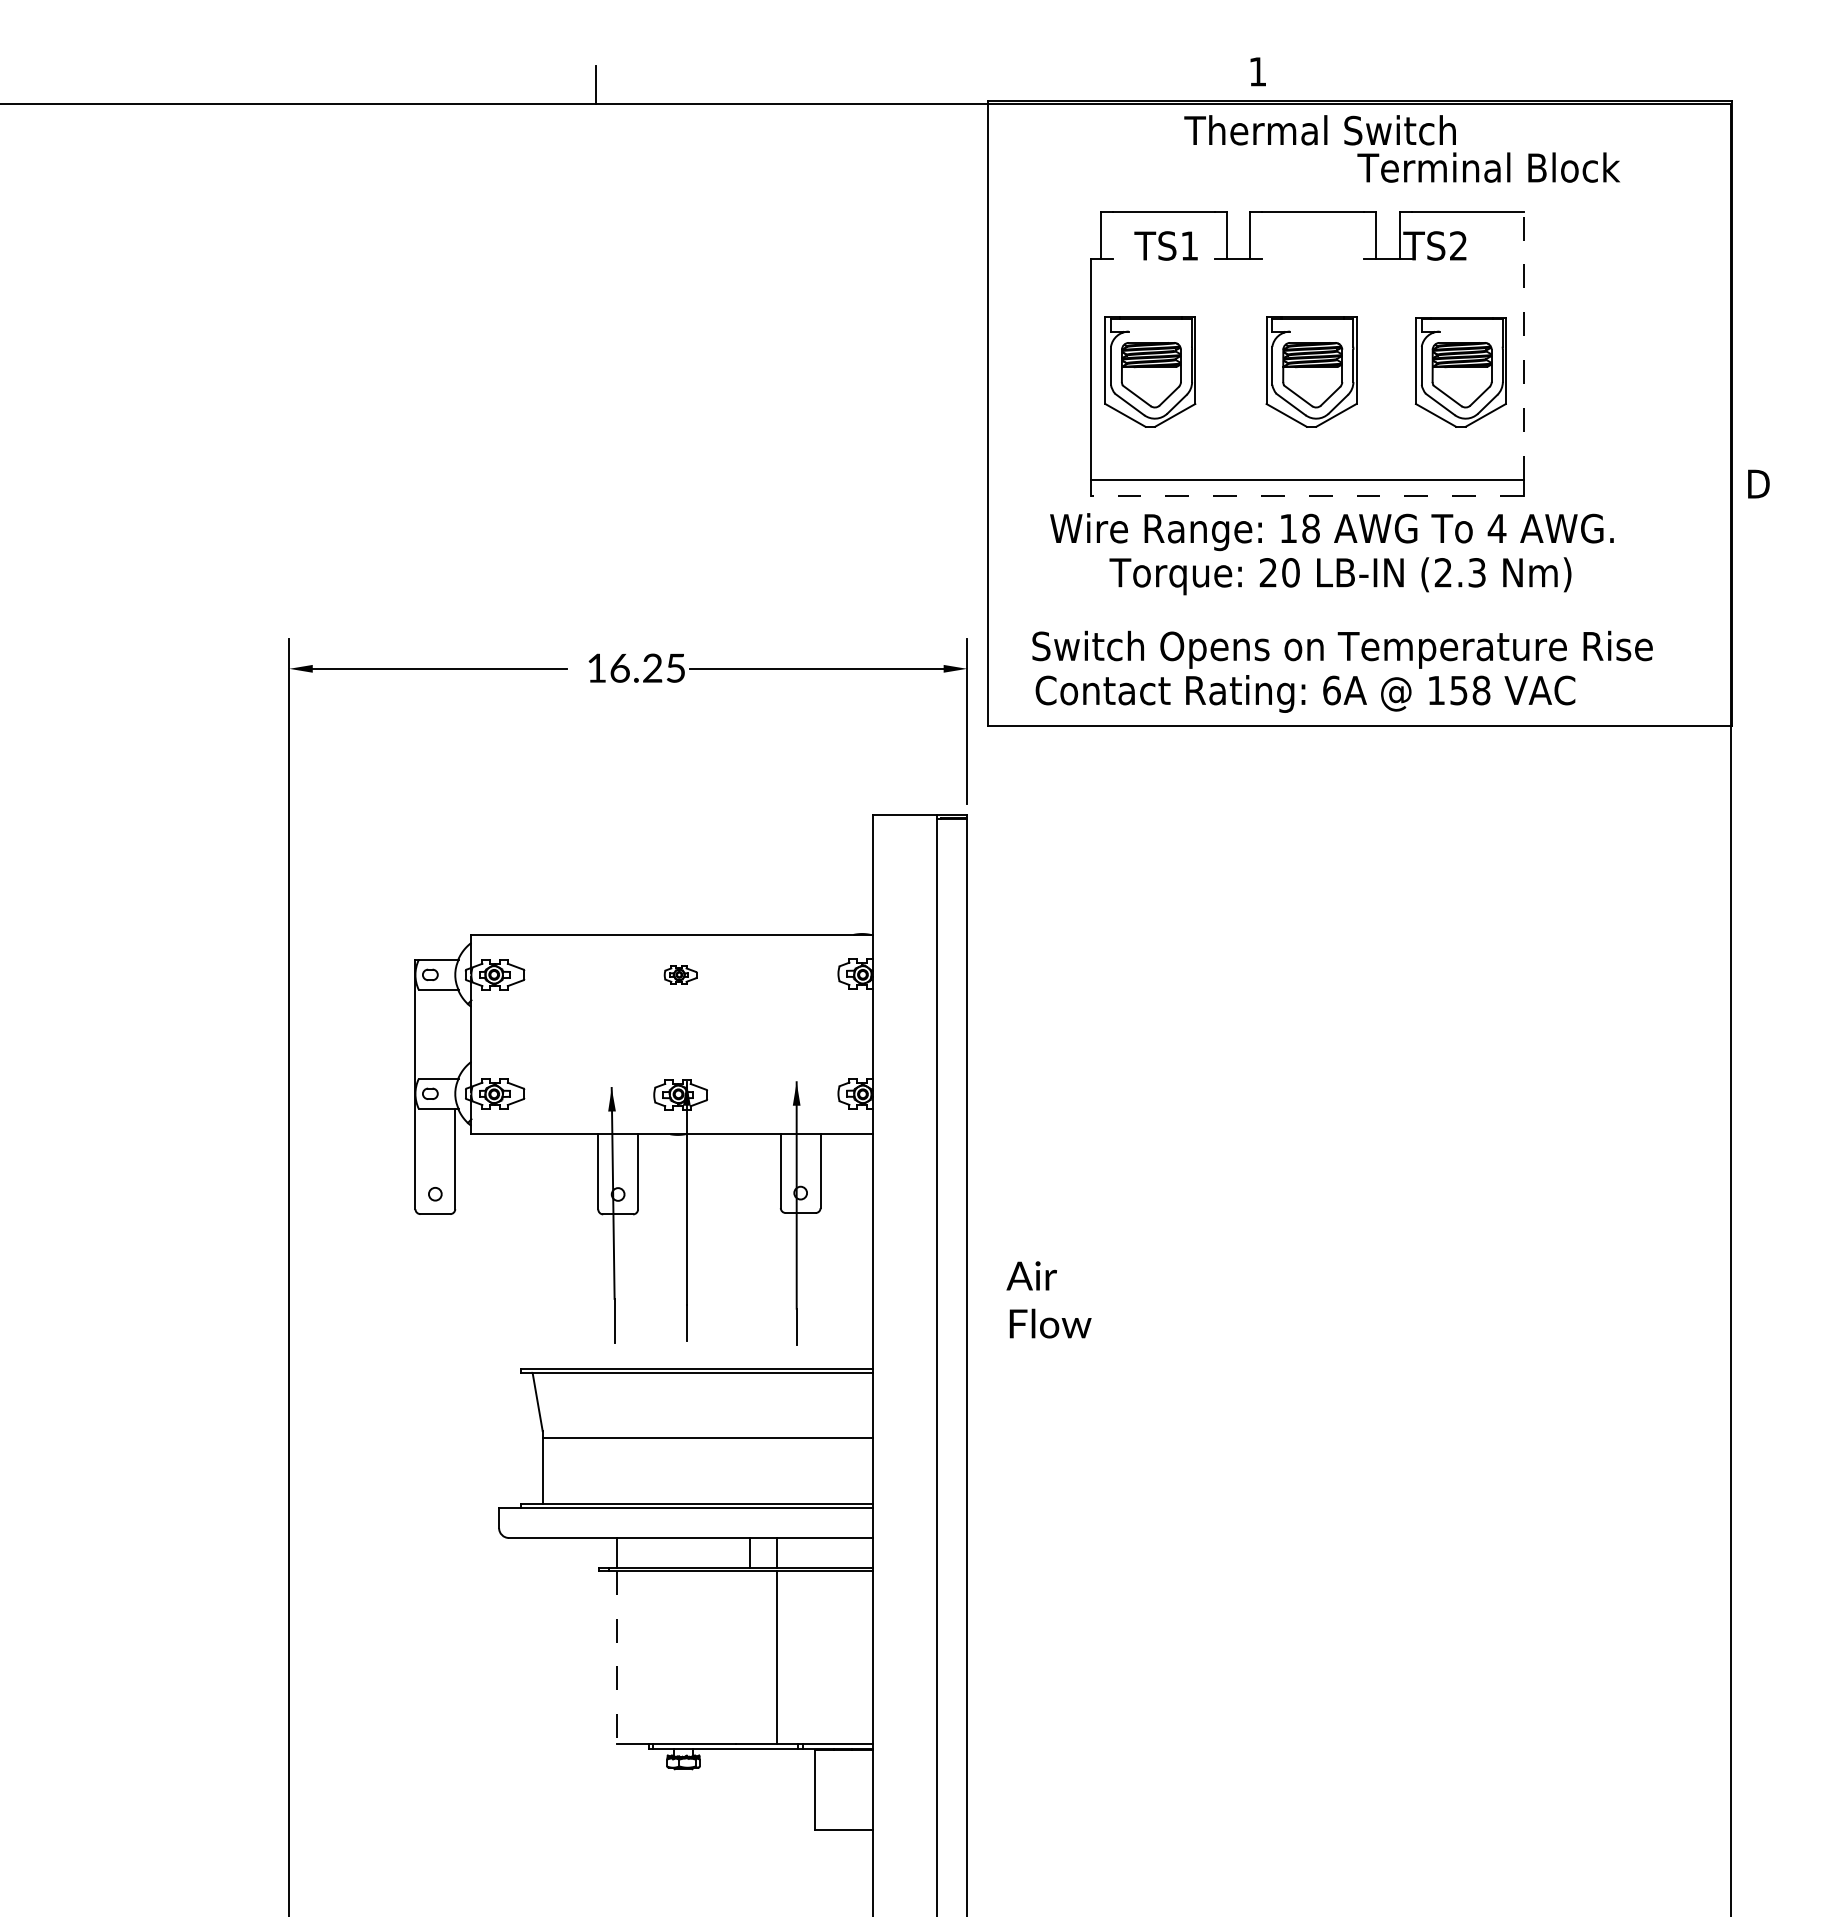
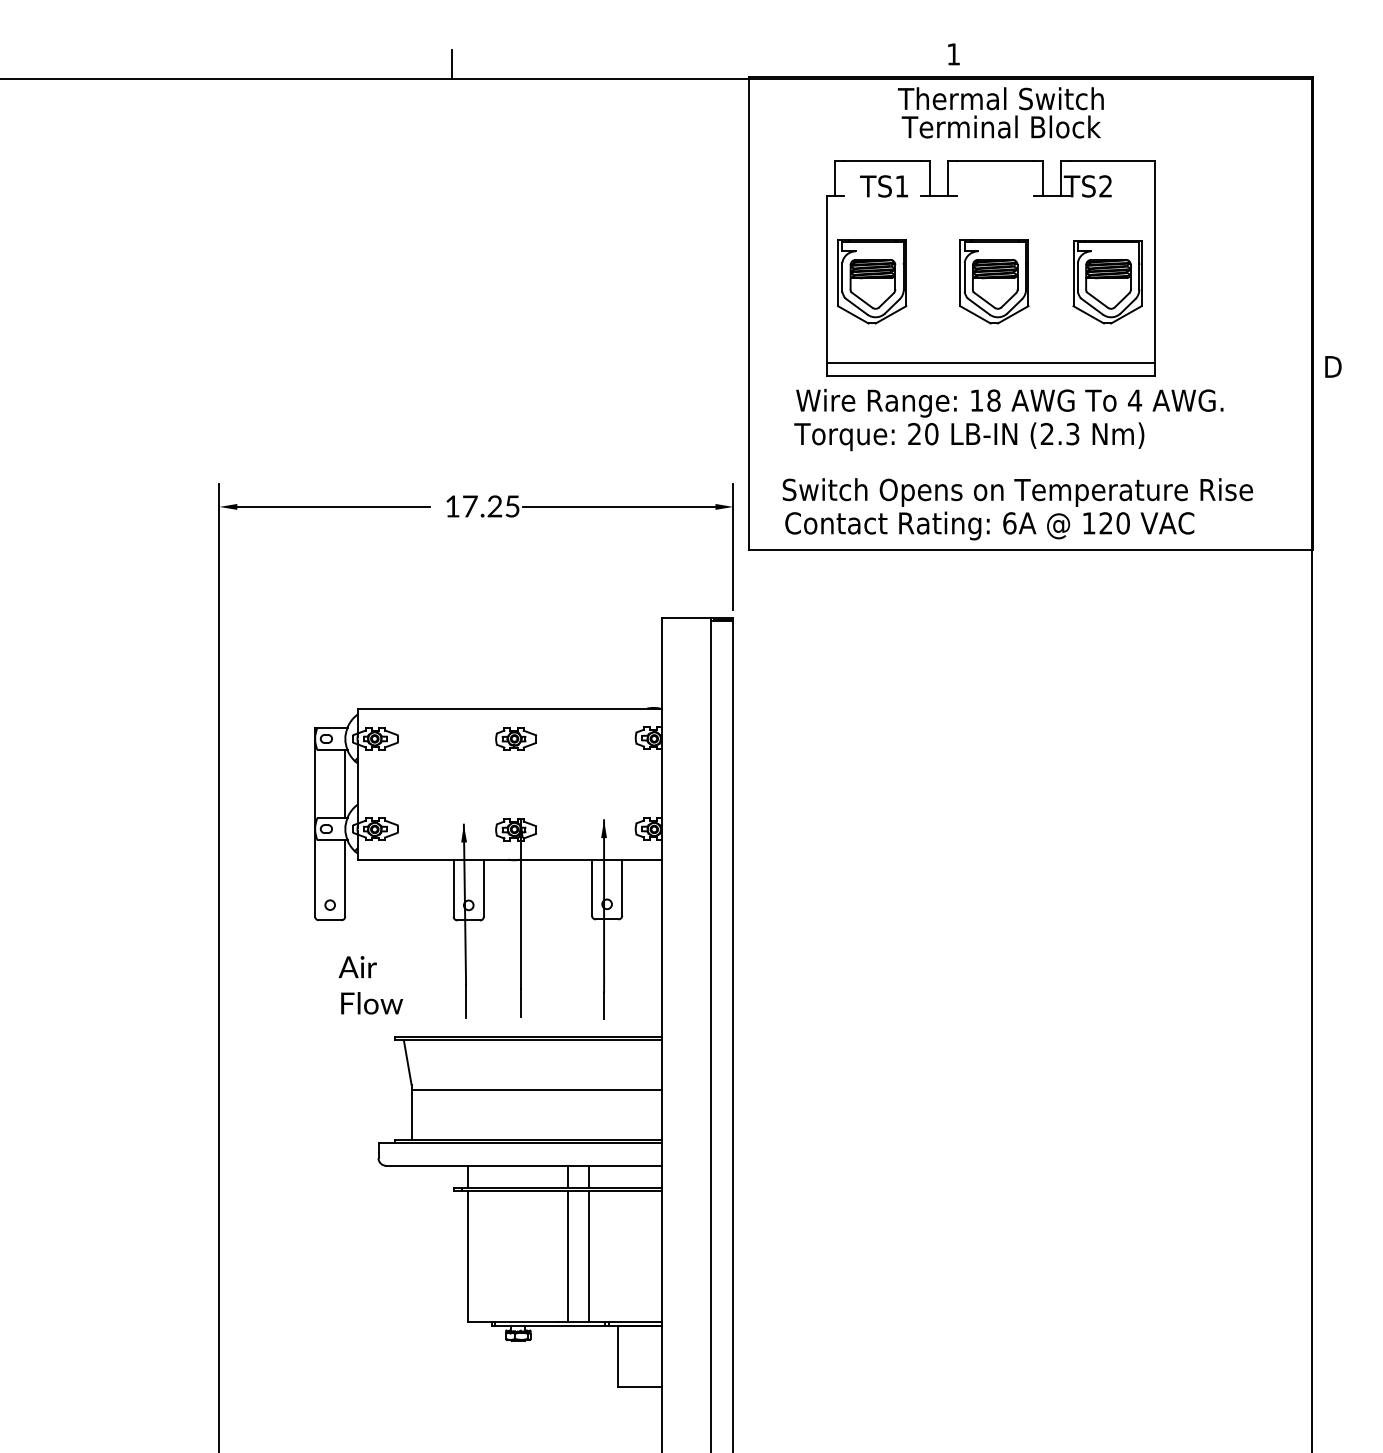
text: (1488, 167) -> (1001, 126), moved
line: (1523, 345) -> (1155, 261), dashed -> solid
line: (1307, 496) -> (991, 376), dashed -> solid
text: (1340, 576) -> (969, 436), moved
text: (620, 667) -> (470, 505), 16.25 -> 17.25
text: (1470, 690) -> (1114, 523), 158 -> 120
part: (680, 974) -> (516, 738), size x1.67
line: (455, 1033) -> (345, 783), added
text: (1048, 1299) -> (370, 984), moved
line: (617, 1657) -> (468, 1256), dashed -> solid
line: (749, 1657) -> (568, 1256), added

